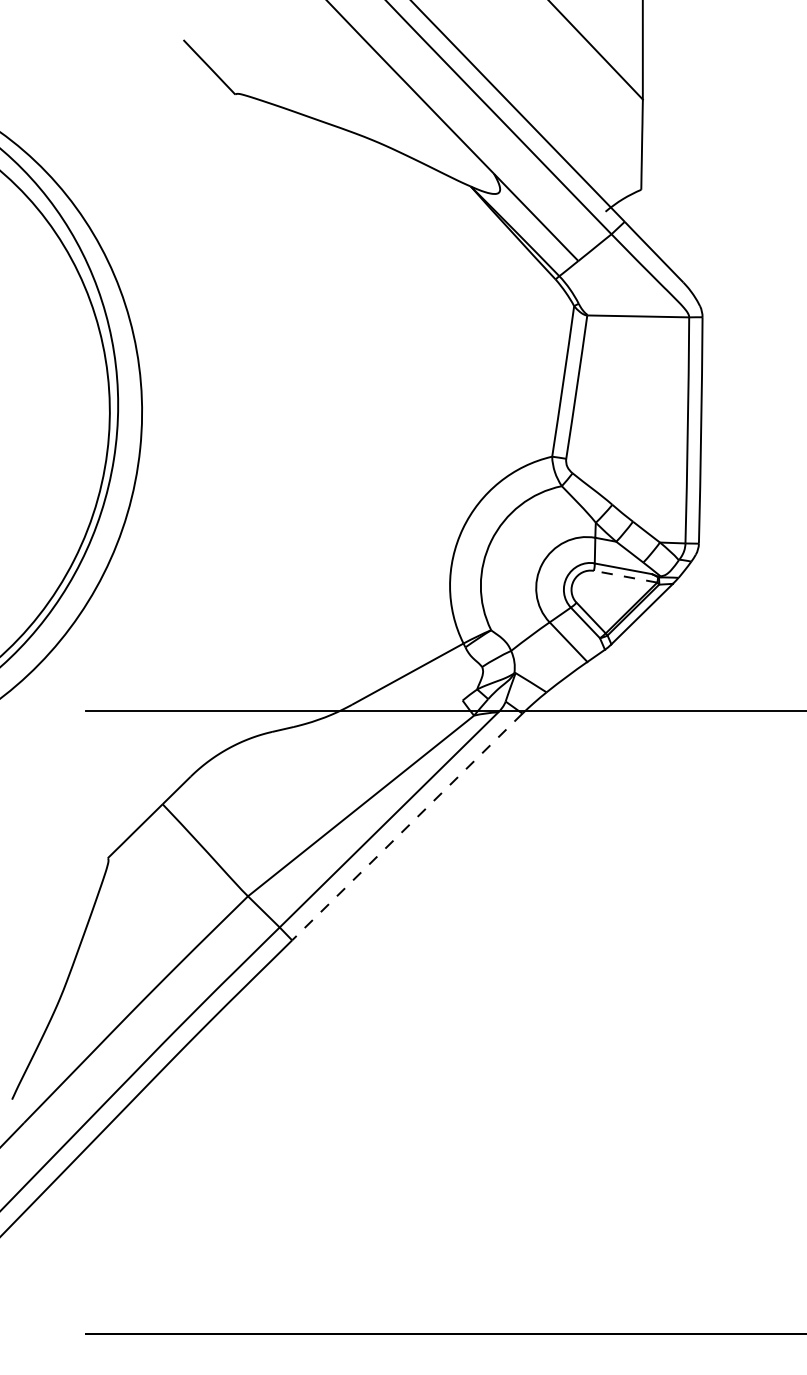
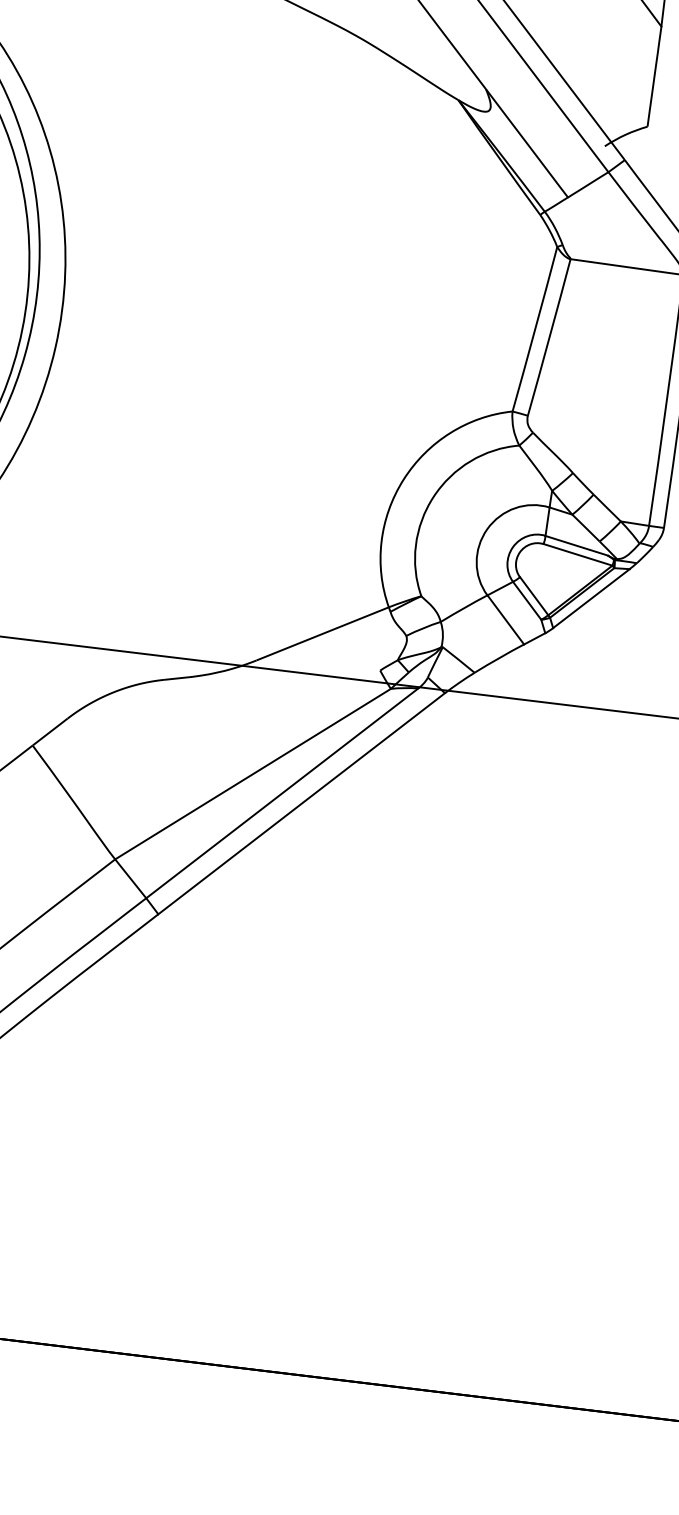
line: (625, 576) -> (577, 554), dashed -> solid
line: (407, 826) -> (301, 803), dashed -> solid

